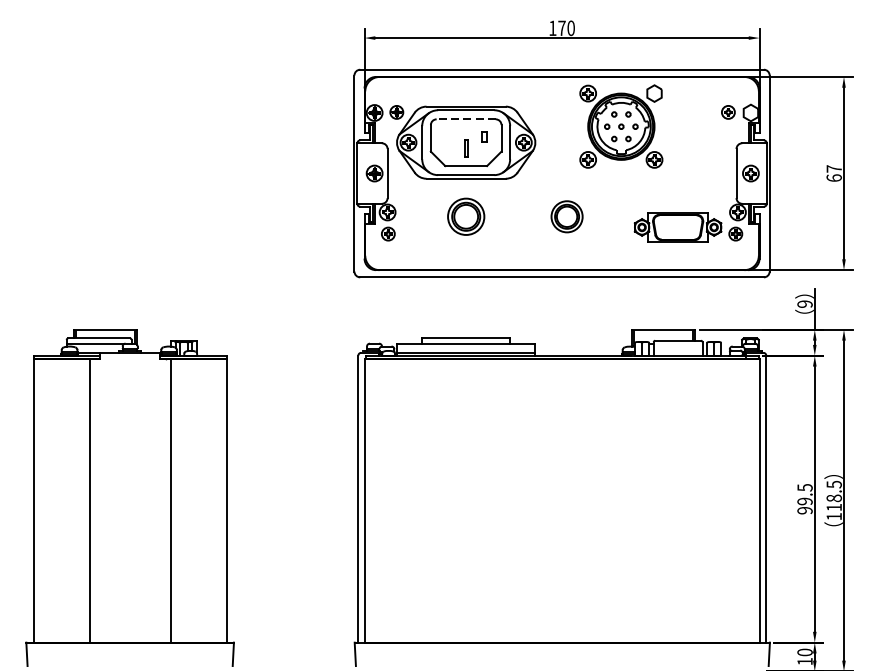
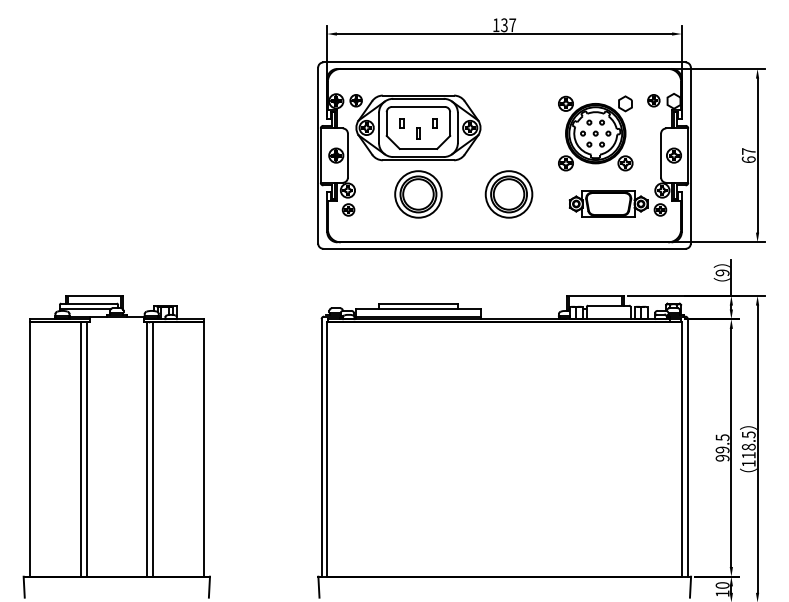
text: (566, 28) -> (508, 25), 170 -> 137
line: (466, 118) -> (418, 106), dashed -> solid
part: (621, 126) -> (595, 133), moved
part: (447, 137) -> (401, 123), added
part: (466, 148) -> (418, 133), size x0.71
part: (466, 216) -> (418, 194), size x1.43
part: (566, 216) -> (508, 194), size x1.67
line: (97, 499) -> (87, 448), added
line: (163, 499) -> (146, 448), added

